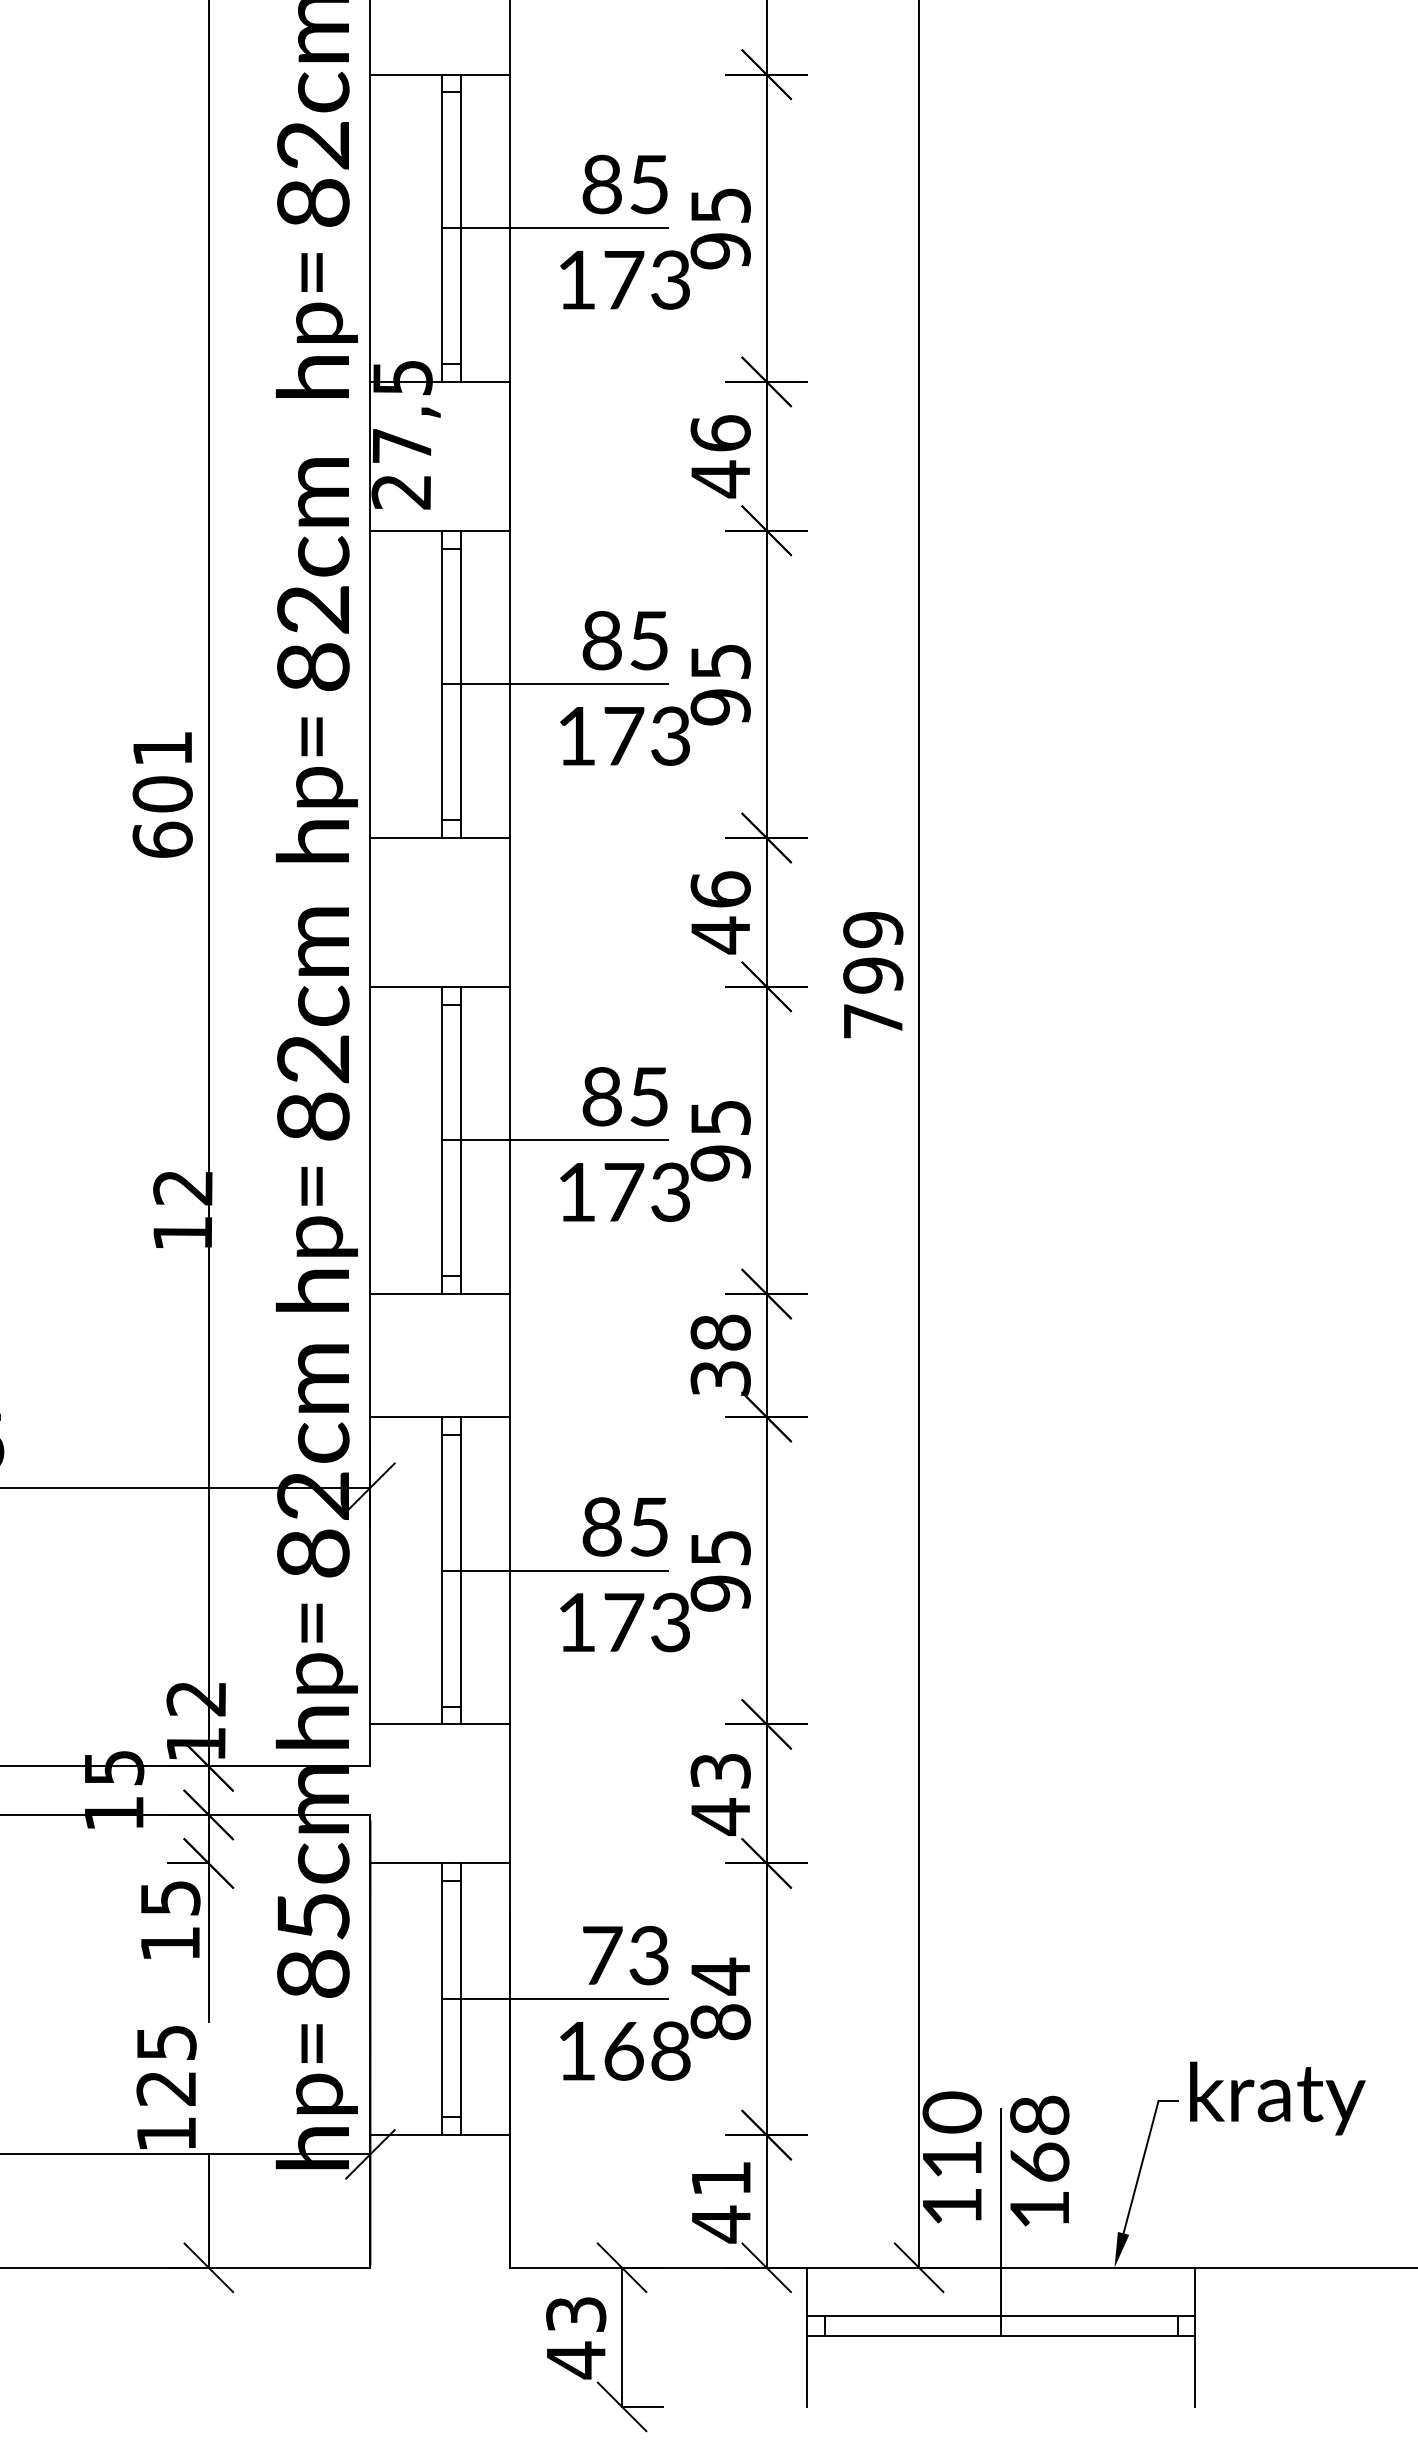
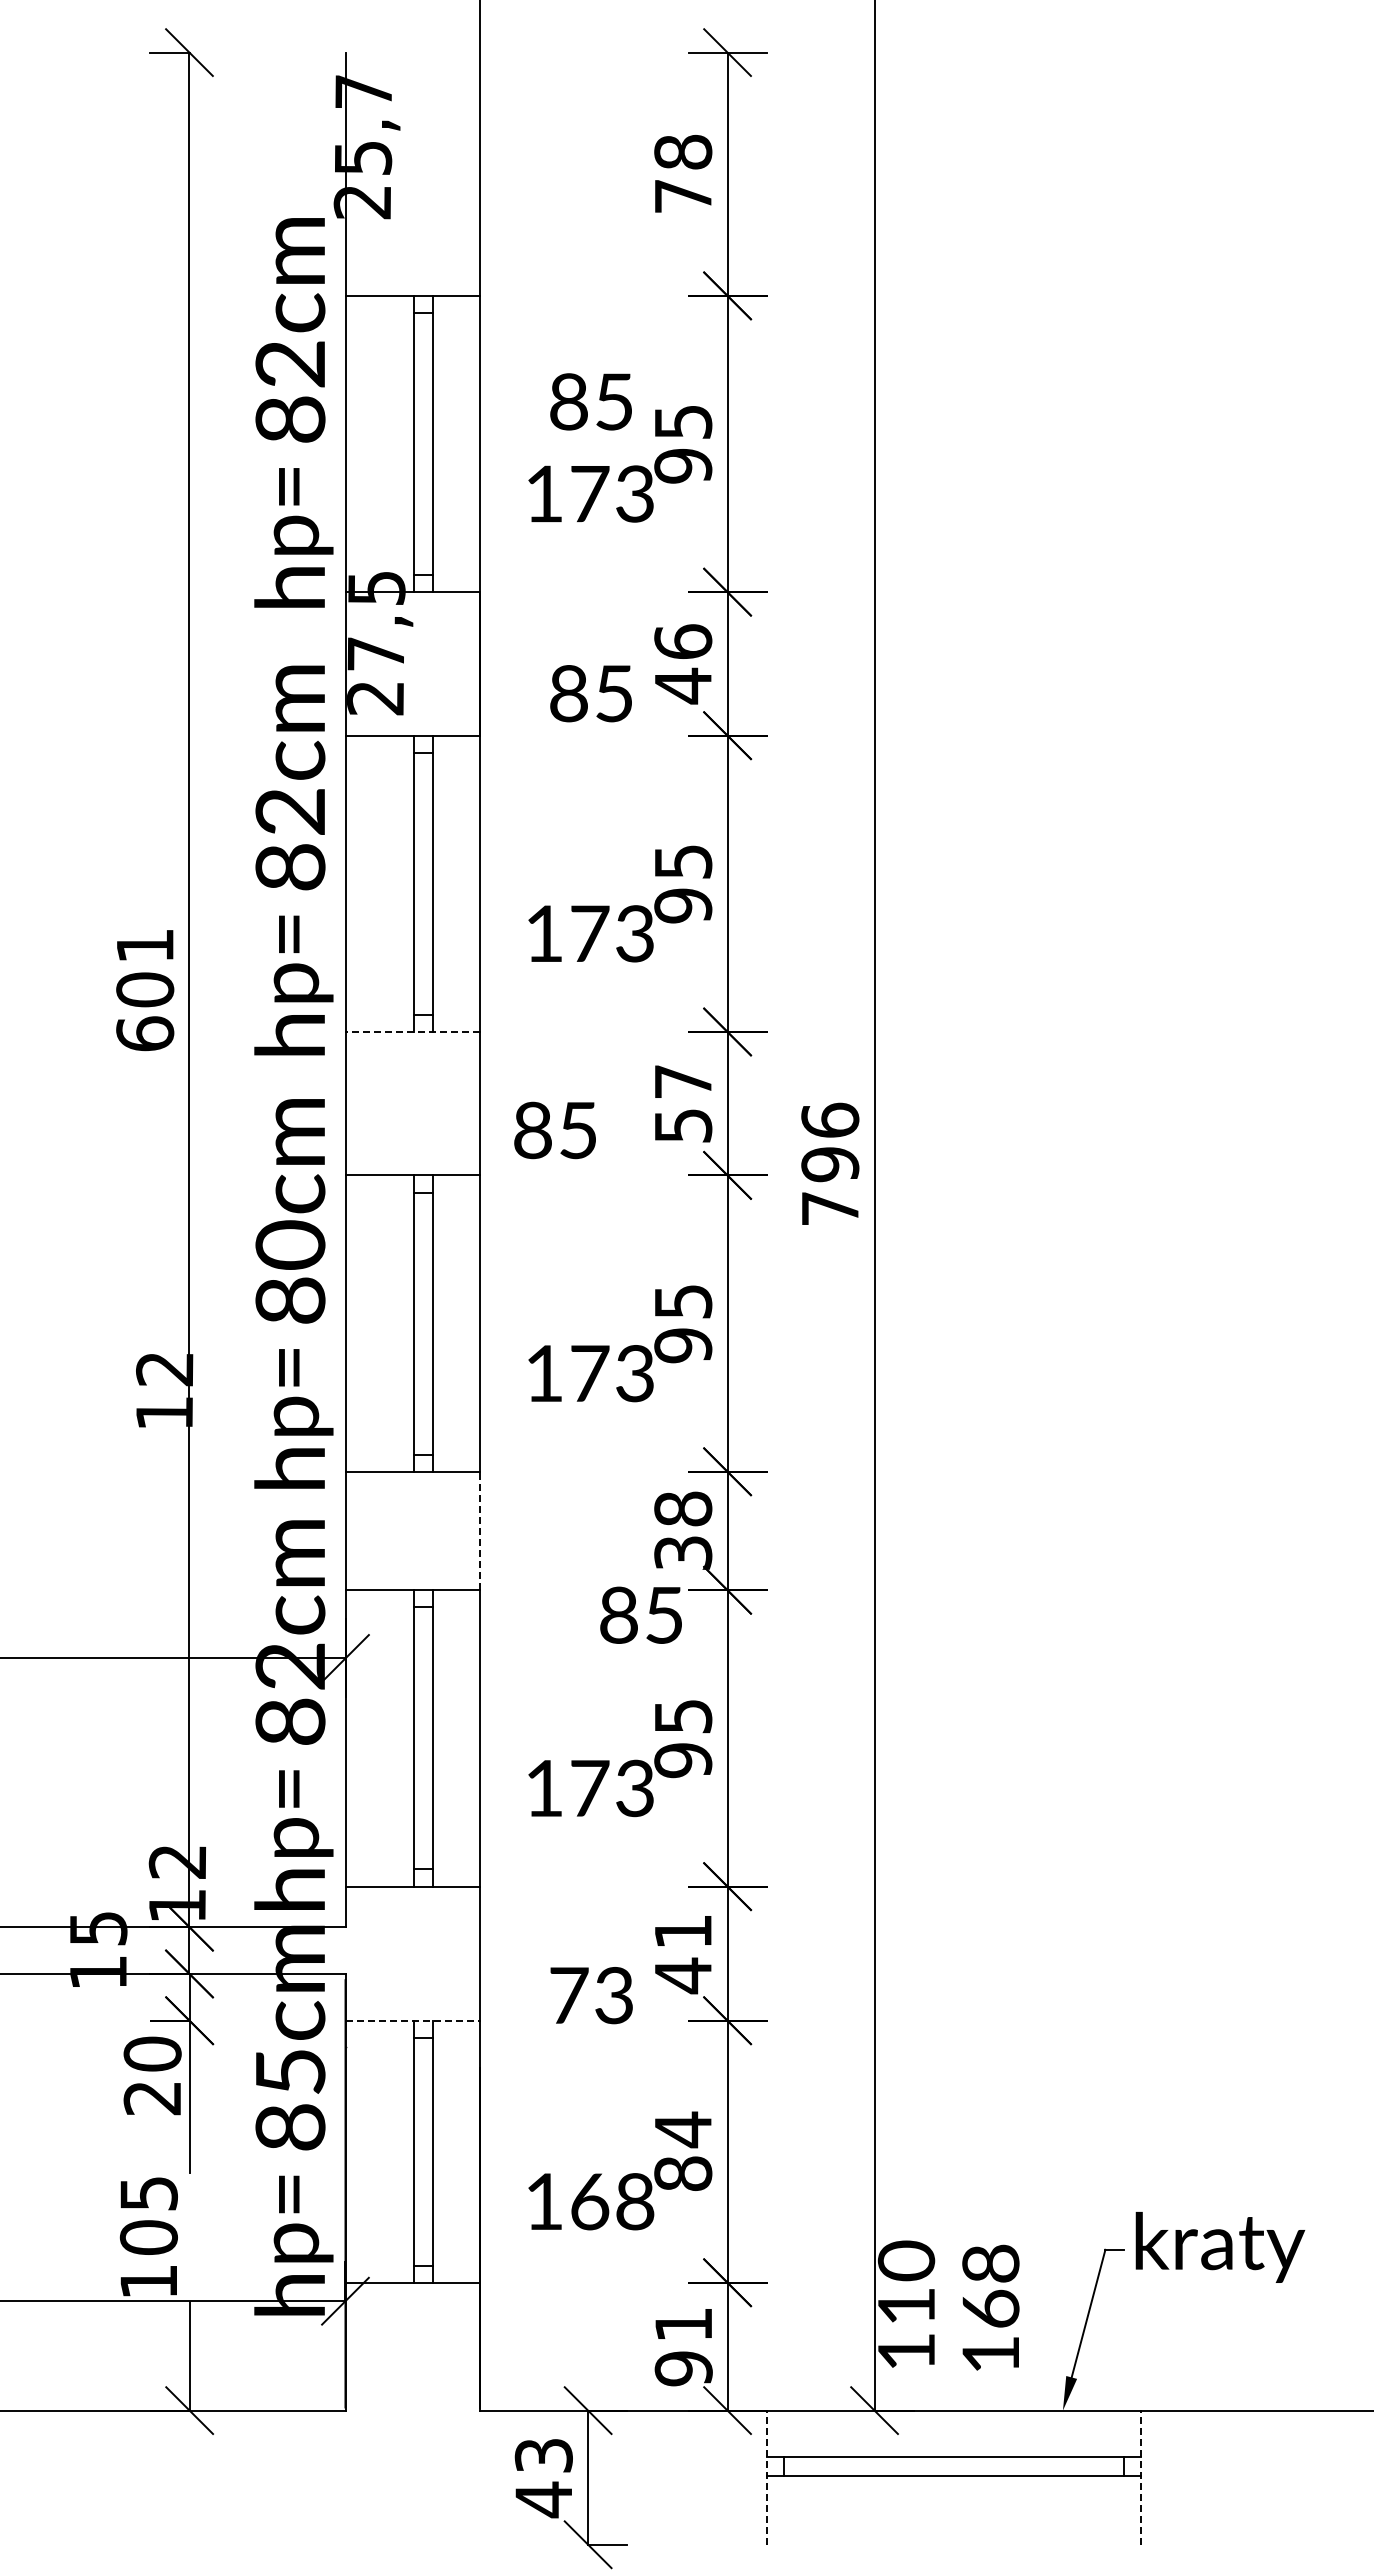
line: (555, 228) -> (523, 444), removed
text: (624, 640) -> (590, 693), moved
line: (555, 684) -> (523, 883), removed
line: (439, 837) -> (412, 1031), solid -> dashed
text: (720, 913) -> (683, 1104), 46 -> 57
text: (873, 929) -> (830, 1120), 799 -> 796
text: (313, 1058) -> (290, 1244), 82cm -> 80cm
text: (624, 1096) -> (554, 1130), moved
line: (555, 1140) -> (523, 1323), removed
line: (509, 1355) -> (479, 1530), solid -> dashed
text: (624, 1526) -> (640, 1614), moved
line: (555, 1570) -> (523, 1738), removed
text: (720, 1770) -> (683, 1931), 43 -> 41
line: (440, 1863) -> (413, 2020), solid -> dashed
text: (170, 1920) -> (152, 2075), 15 -> 20
text: (625, 1955) -> (591, 1995), moved
line: (555, 1999) -> (523, 2151), removed
text: (166, 2088) -> (148, 2237), 125 -> 105
line: (1000, 2222) -> (953, 2366), removed
text: (720, 2224) -> (683, 2368), 41 -> 91
line: (807, 2337) -> (766, 2477), solid -> dashed
line: (1194, 2337) -> (1140, 2477), solid -> dashed

